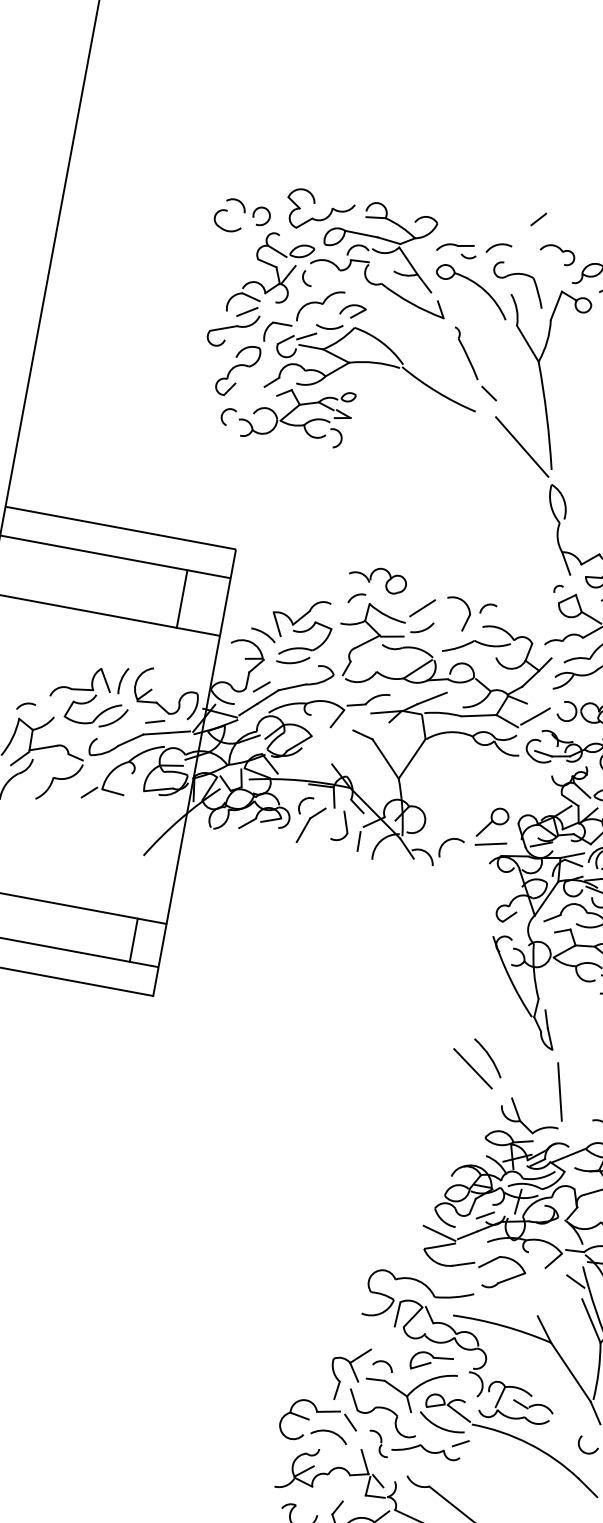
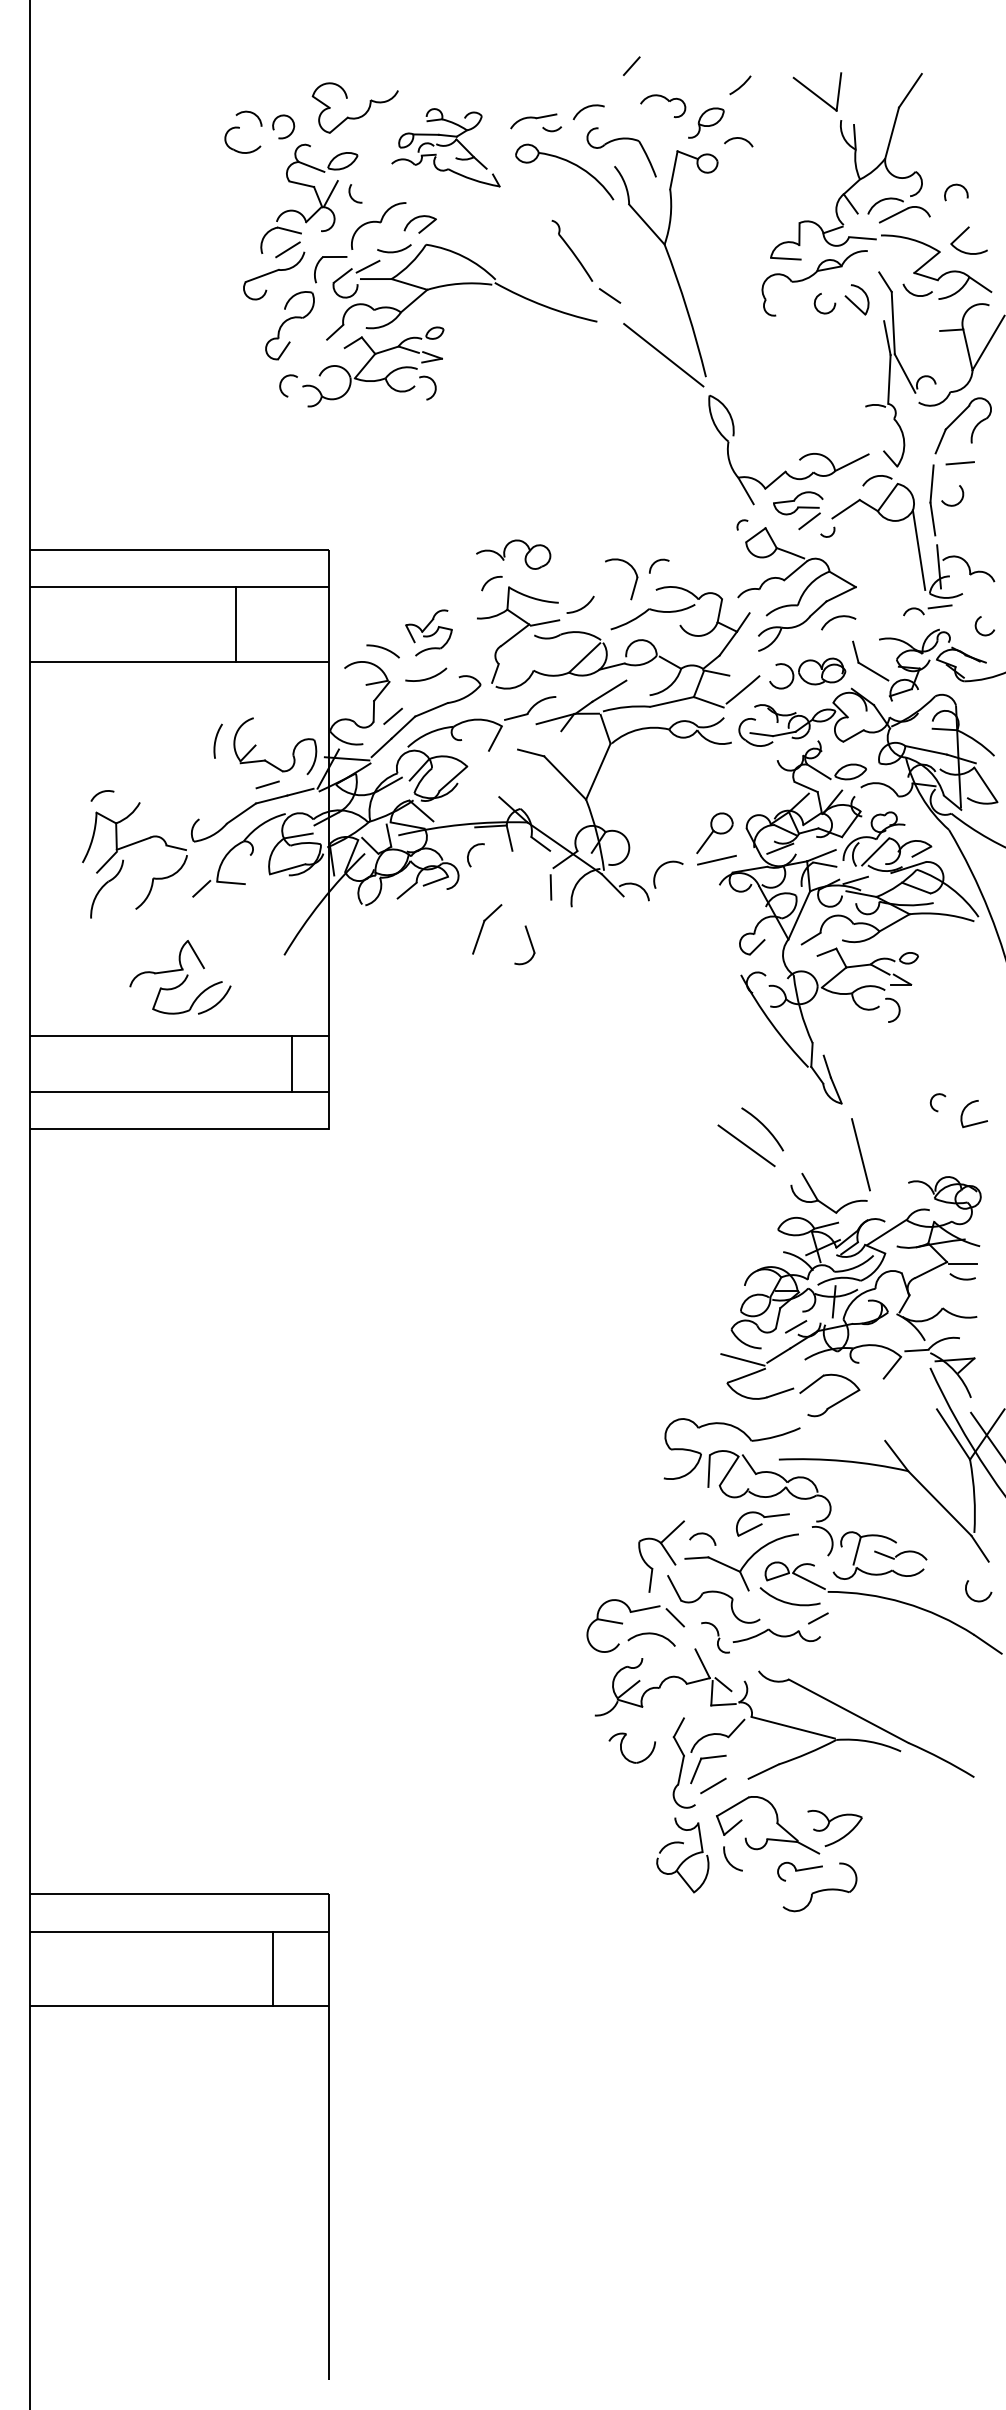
part: (383, 255) -> (445, 147), size x0.6
line: (181, 598) -> (235, 624), moved
line: (422, 608) -> (576, 580), removed
part: (301, 627) -> (428, 632), size x0.6
part: (90, 695) -> (180, 977), moved
part: (311, 825) -> (487, 929), moved
part: (345, 826) -> (530, 944), moved
line: (575, 1281) -> (924, 1388), removed

